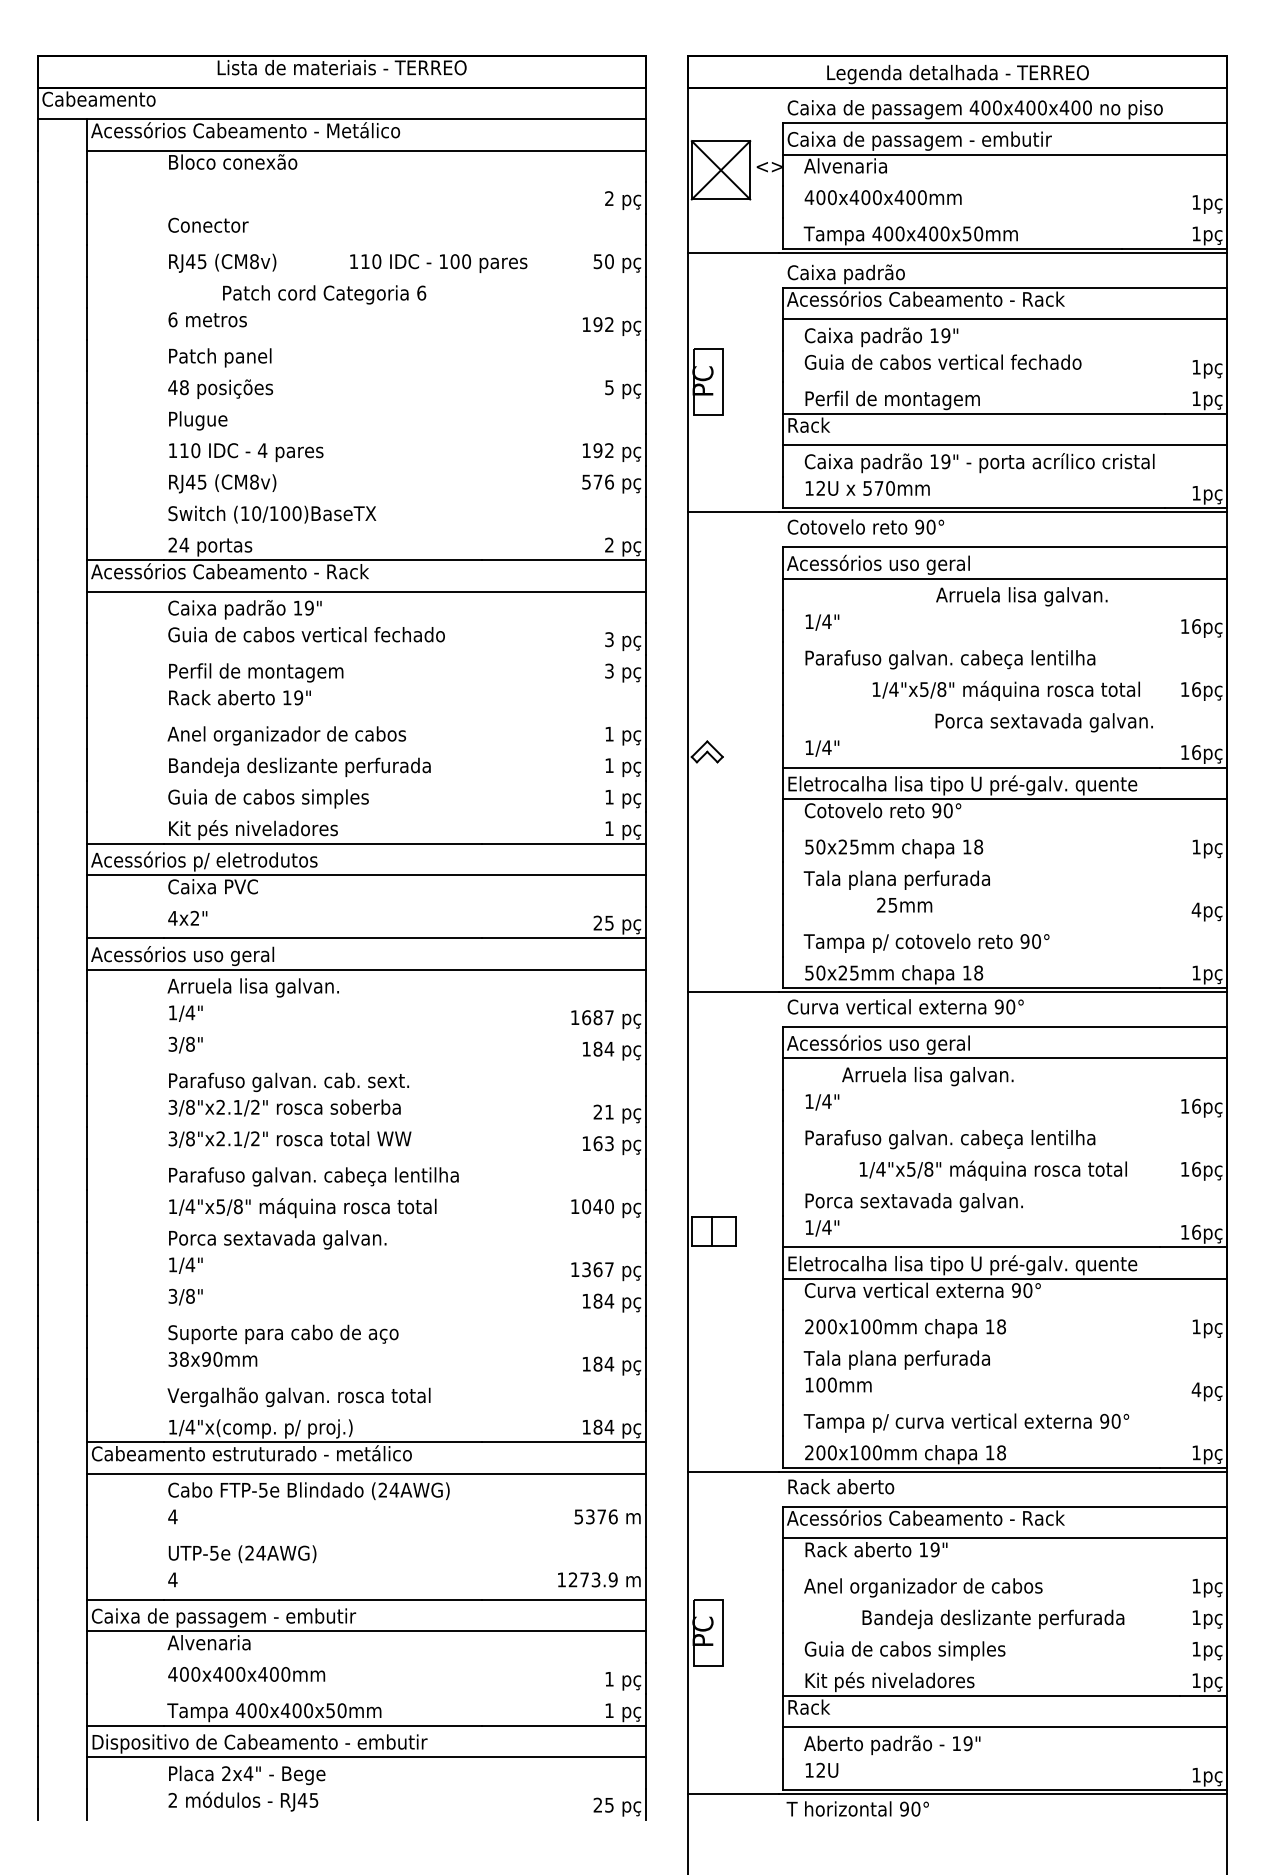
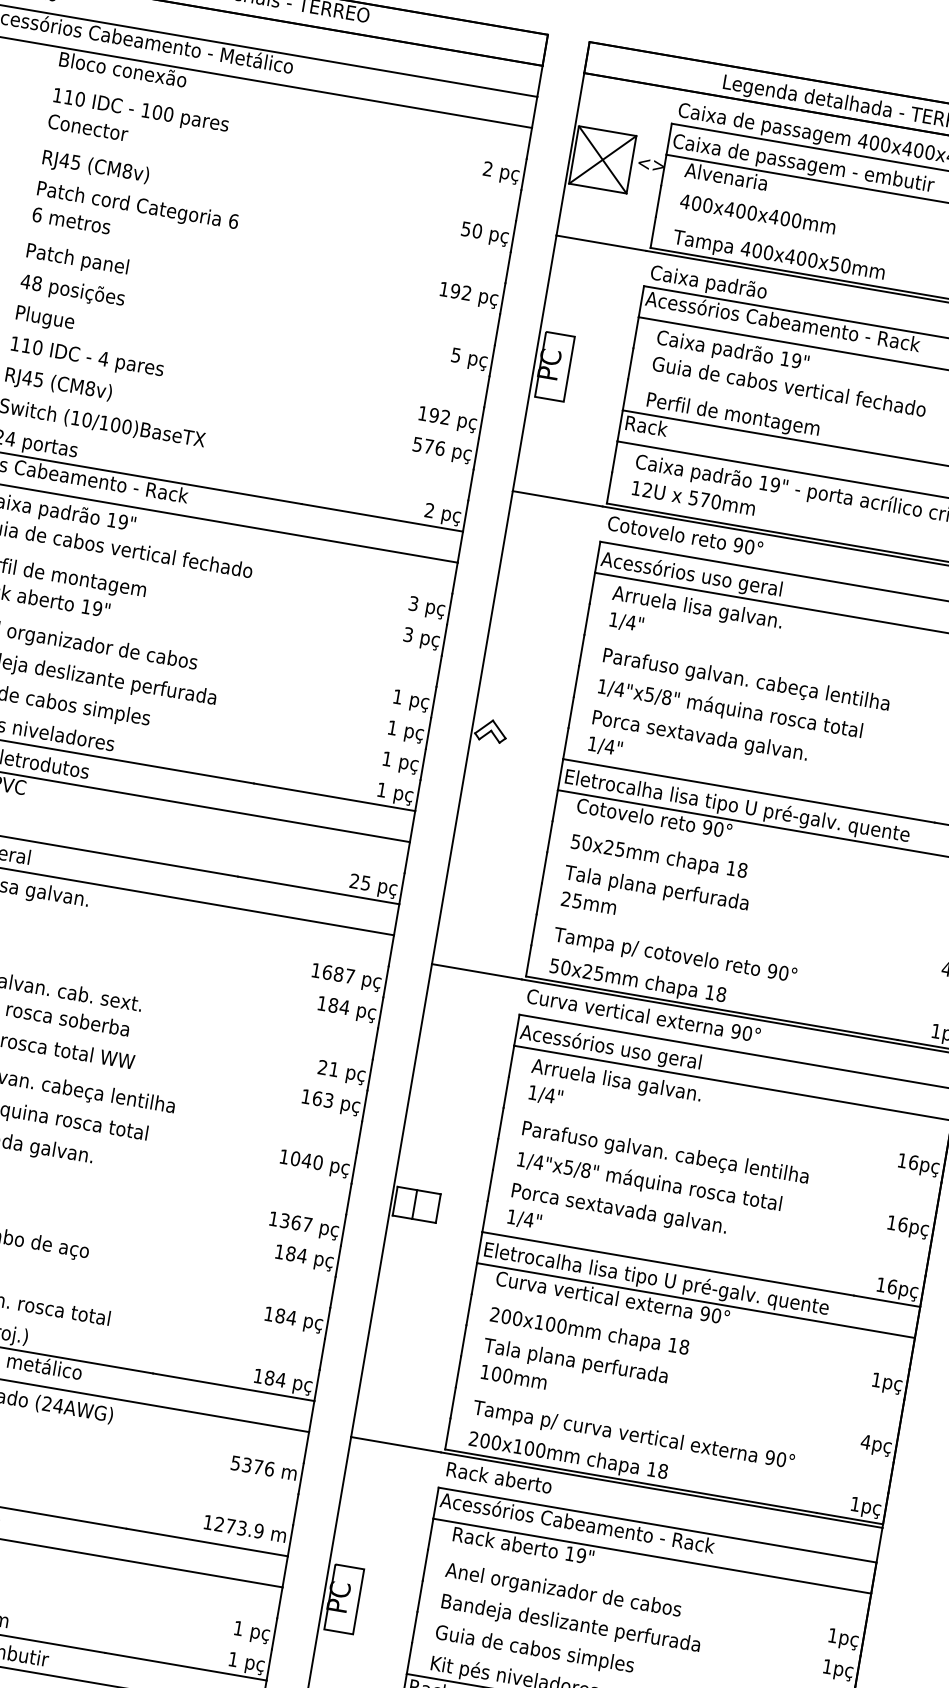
text: (438, 263) -> (140, 111), moved
text: (324, 294) -> (137, 206), moved
text: (1021, 596) -> (697, 608), moved
text: (1005, 690) -> (729, 709), moved
text: (1043, 722) -> (699, 736), moved
text: (904, 904) -> (588, 902), moved
text: (927, 1076) -> (616, 1081), moved
text: (992, 1170) -> (648, 1182), moved
text: (993, 1619) -> (570, 1624), moved

